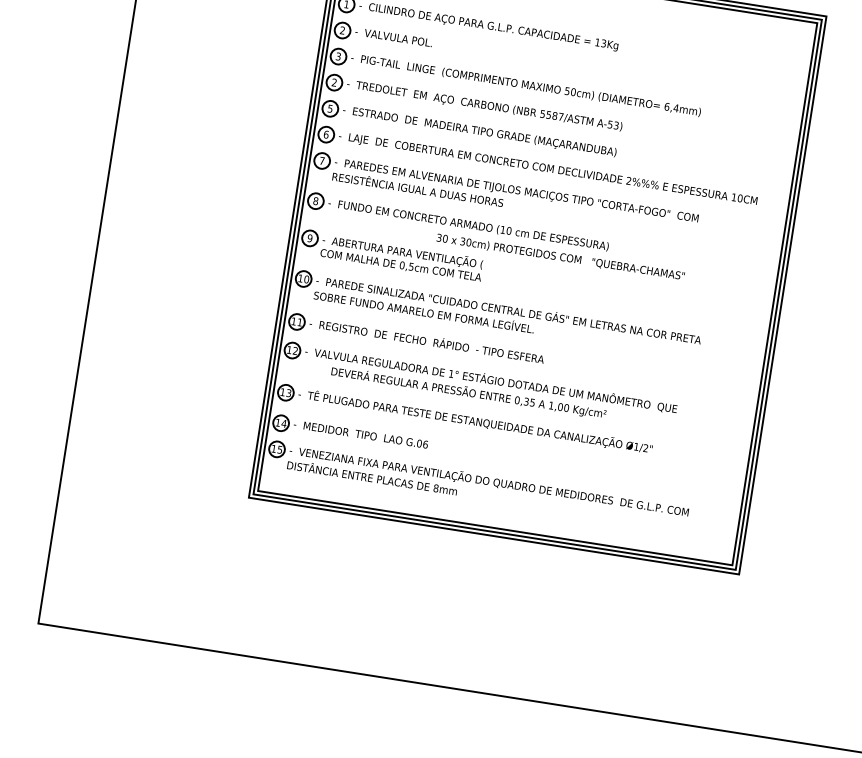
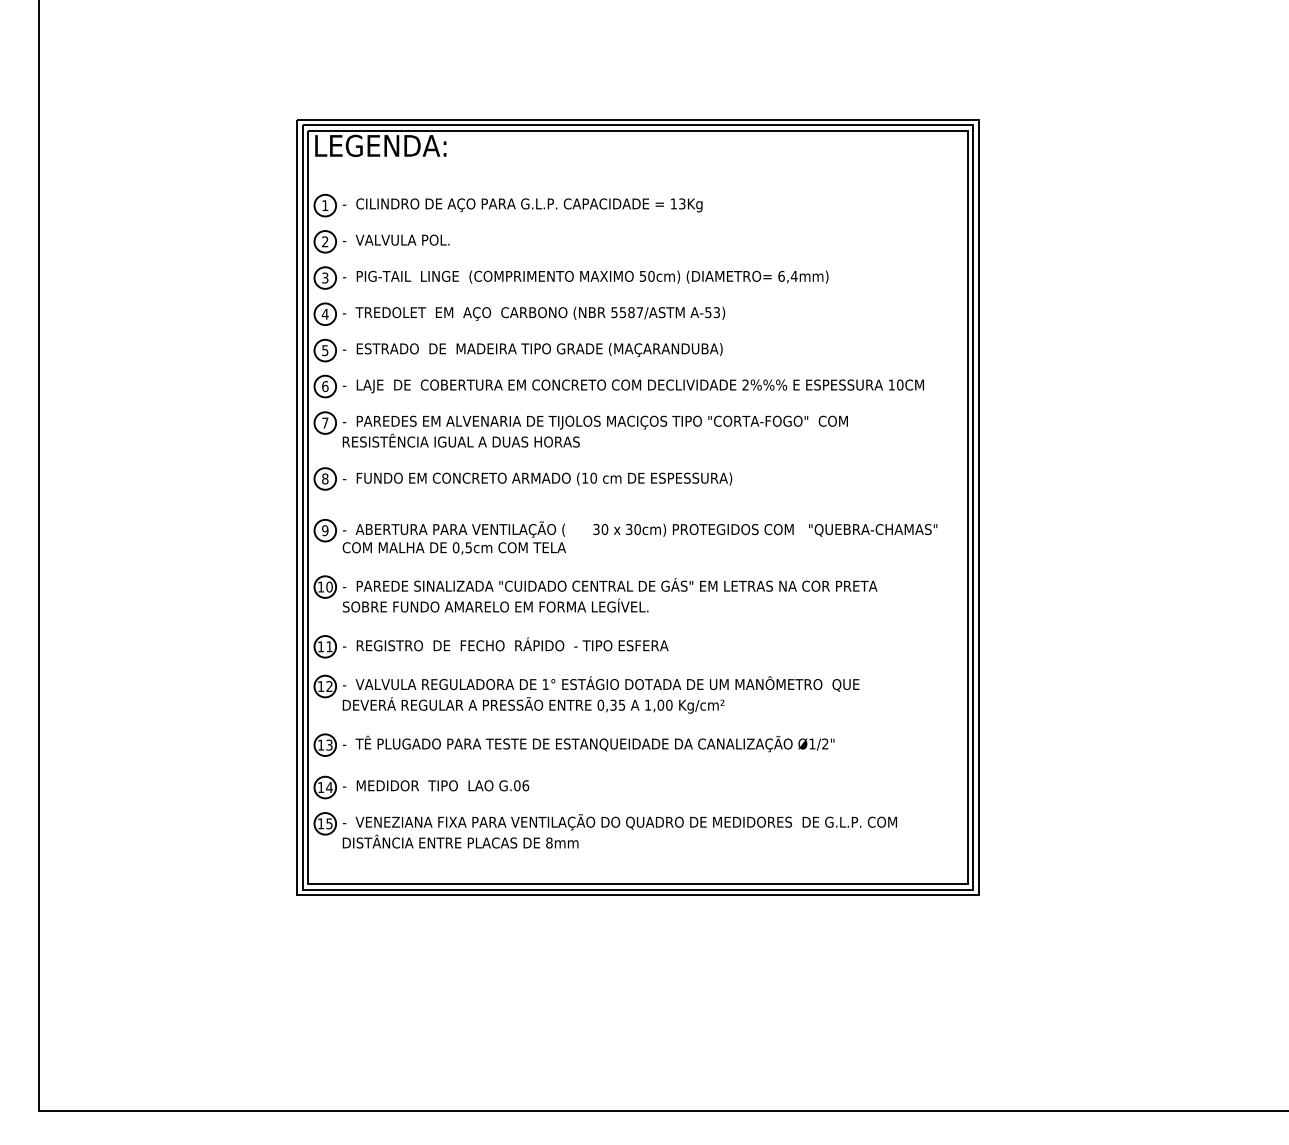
text: (333, 82) -> (324, 313), 2 -> 4
text: (560, 256) -> (765, 529), moved
text: (468, 392) -> (533, 705), moved

